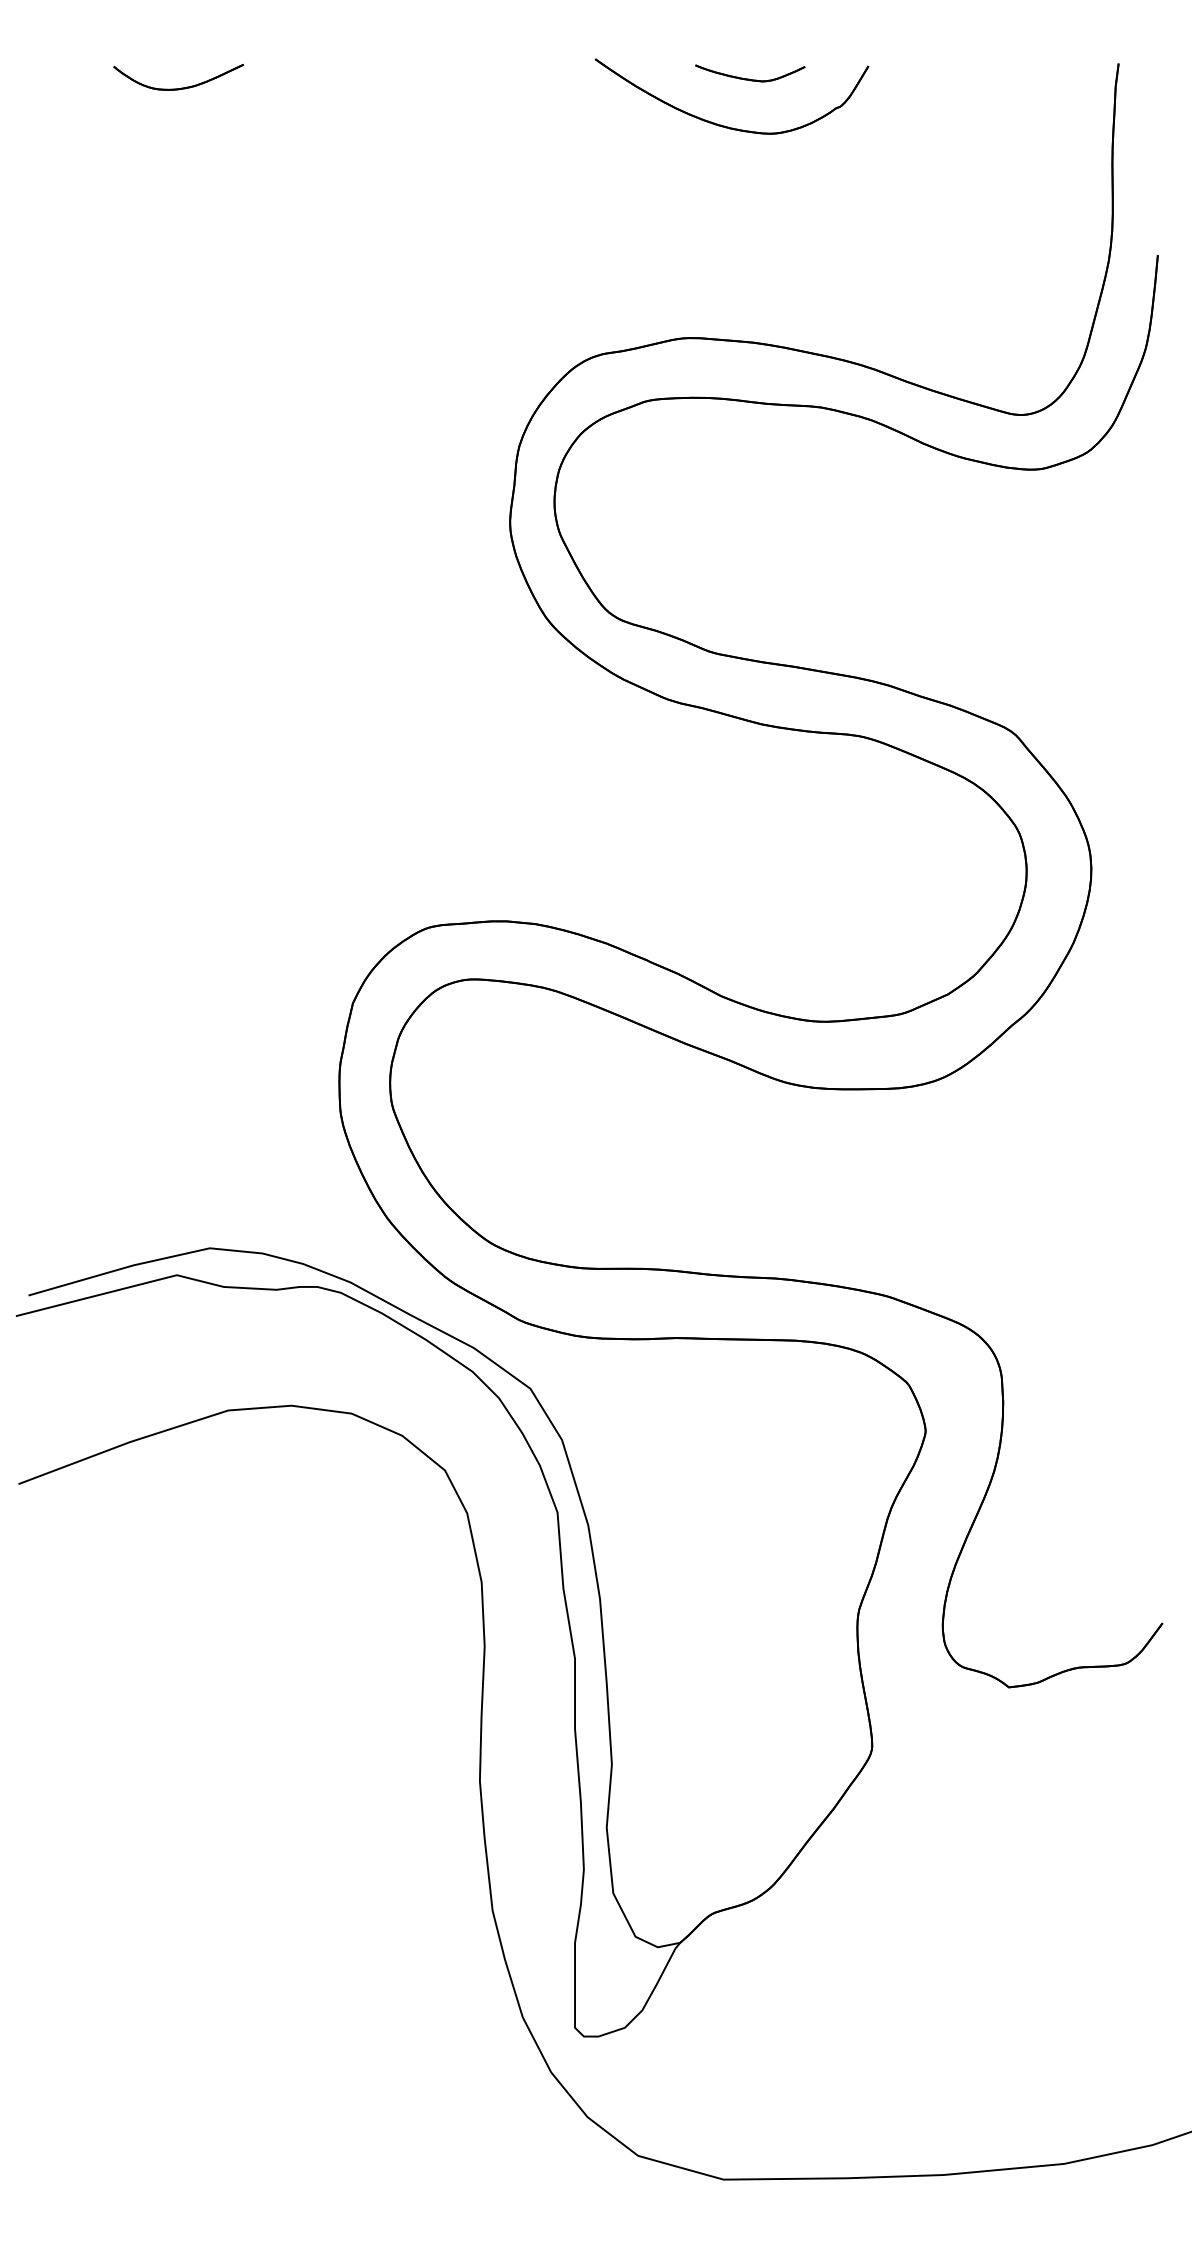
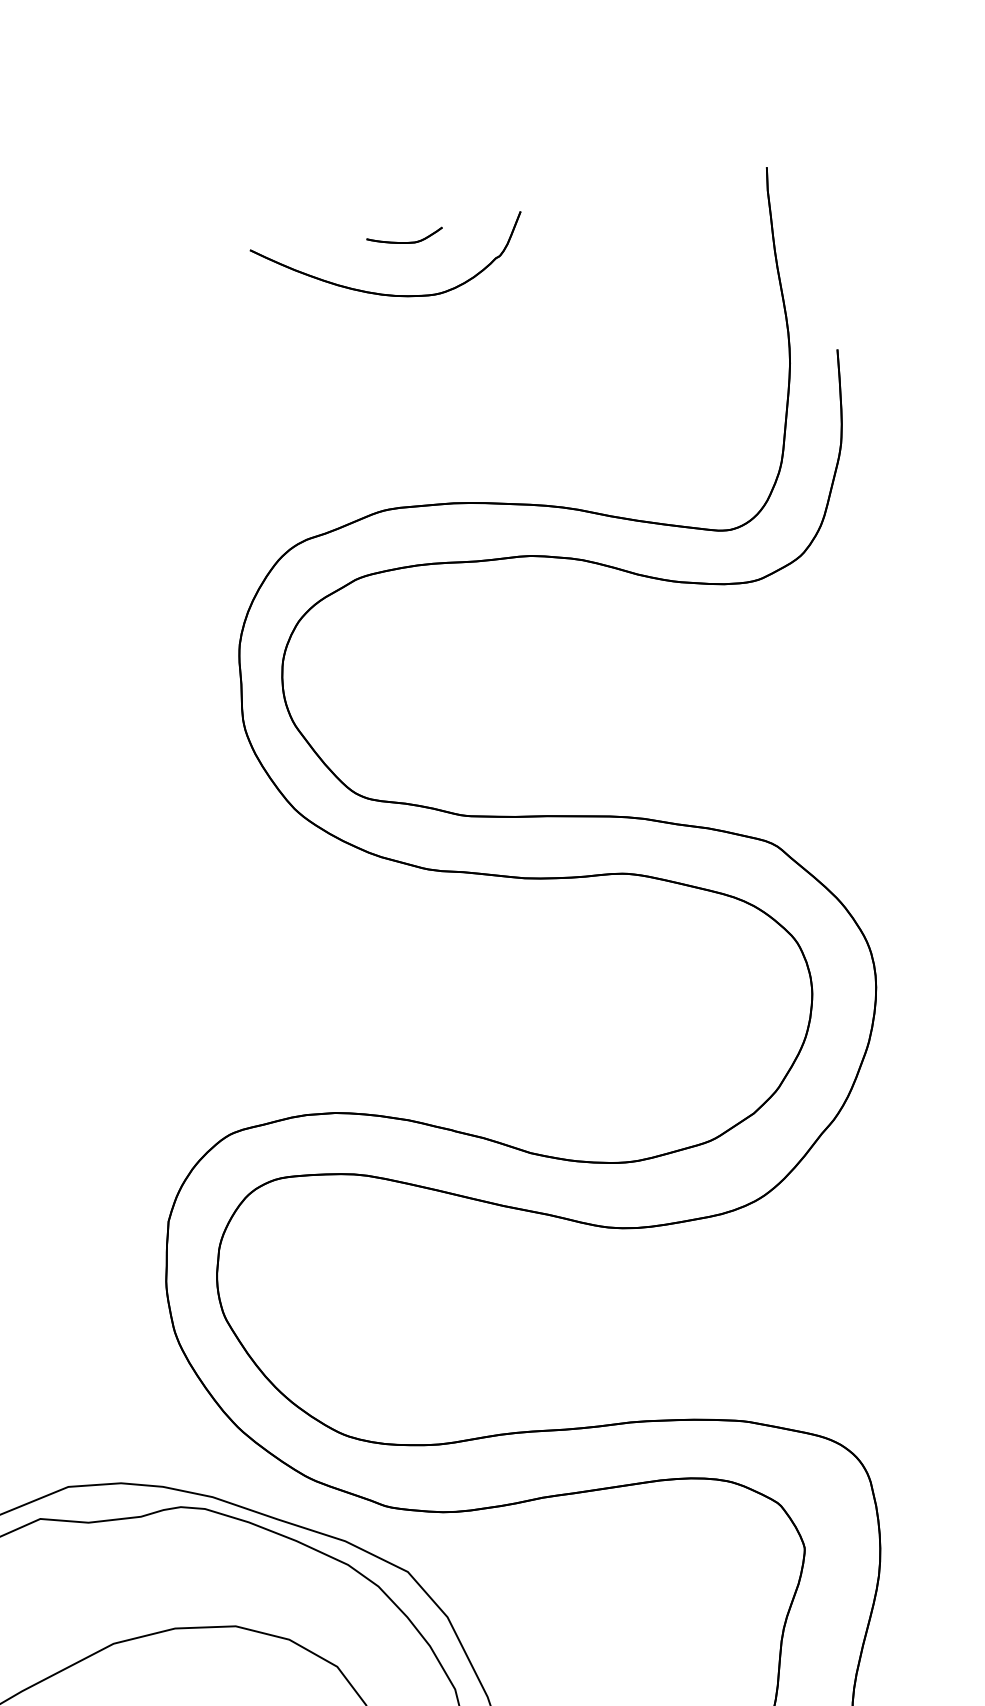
part: (750, 73) -> (405, 238), size x0.7

